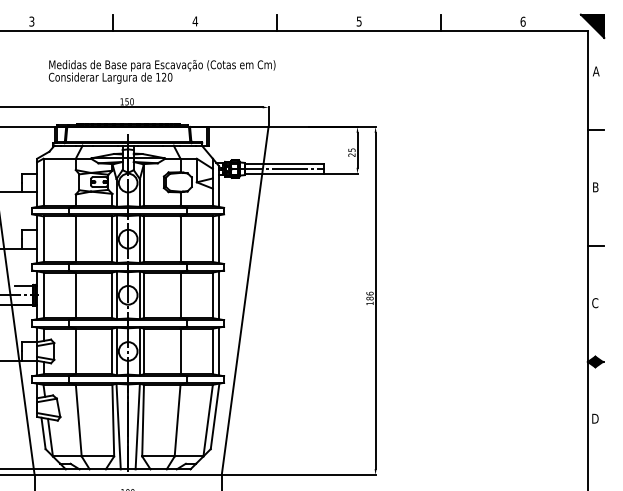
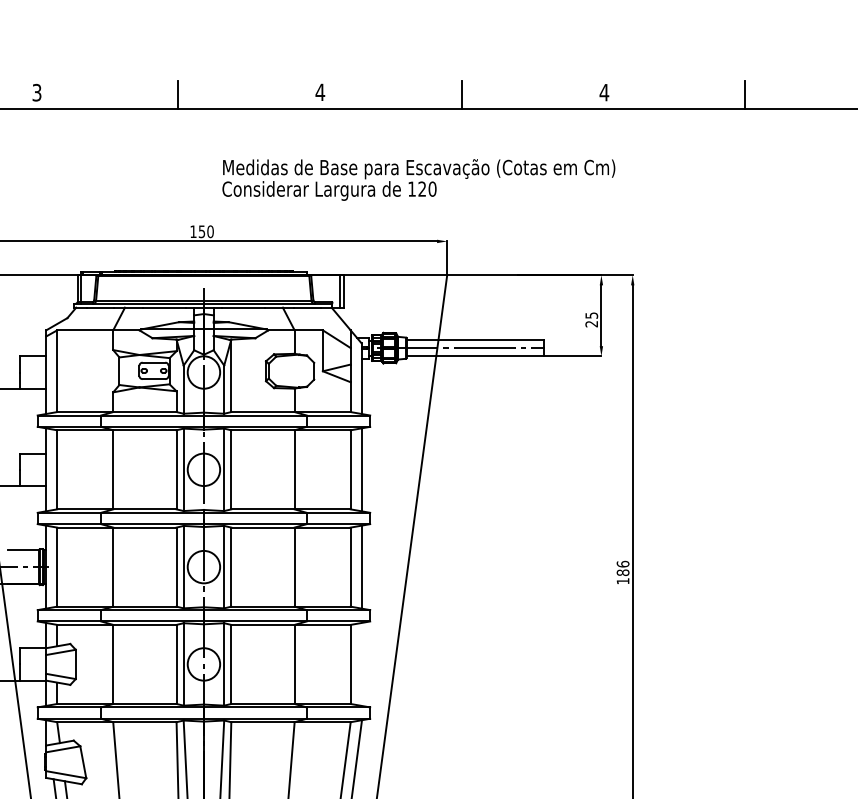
text: (358, 21) -> (603, 92), 5 -> 4
text: (161, 71) -> (417, 179), moved
line: (219, 351) -> (362, 664), removed

